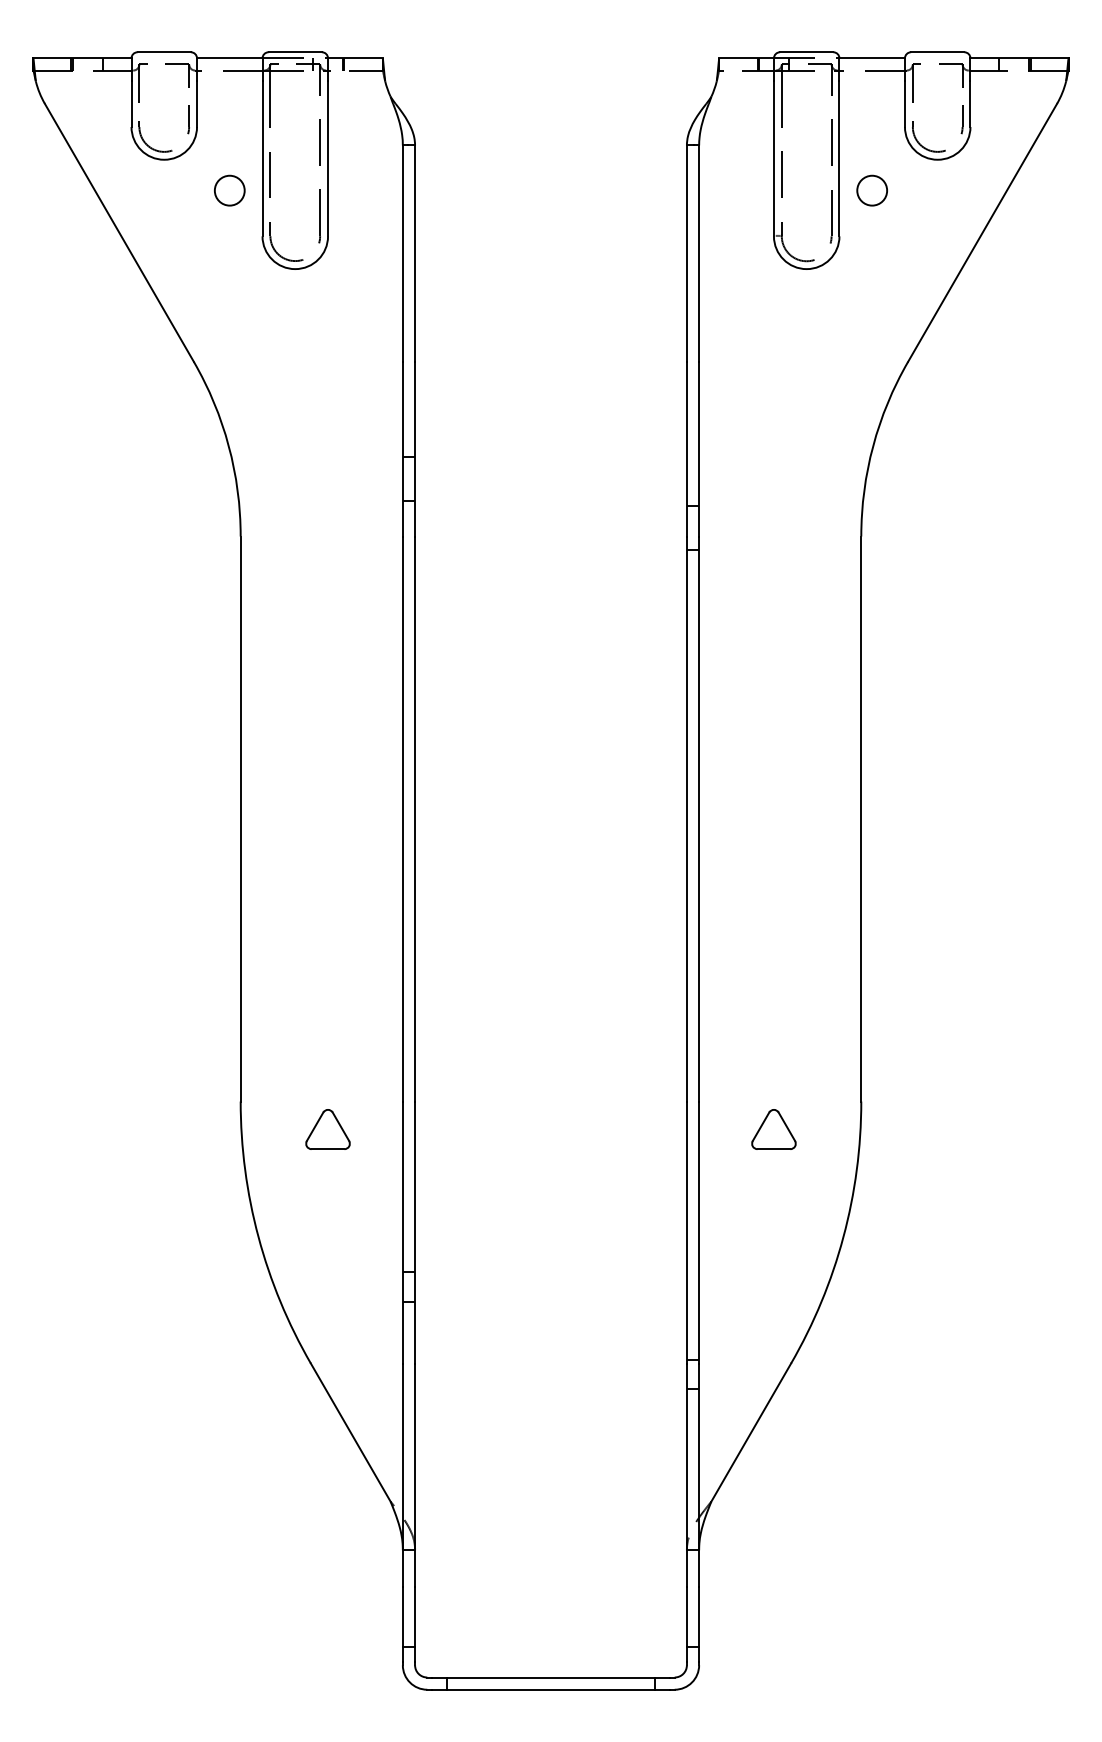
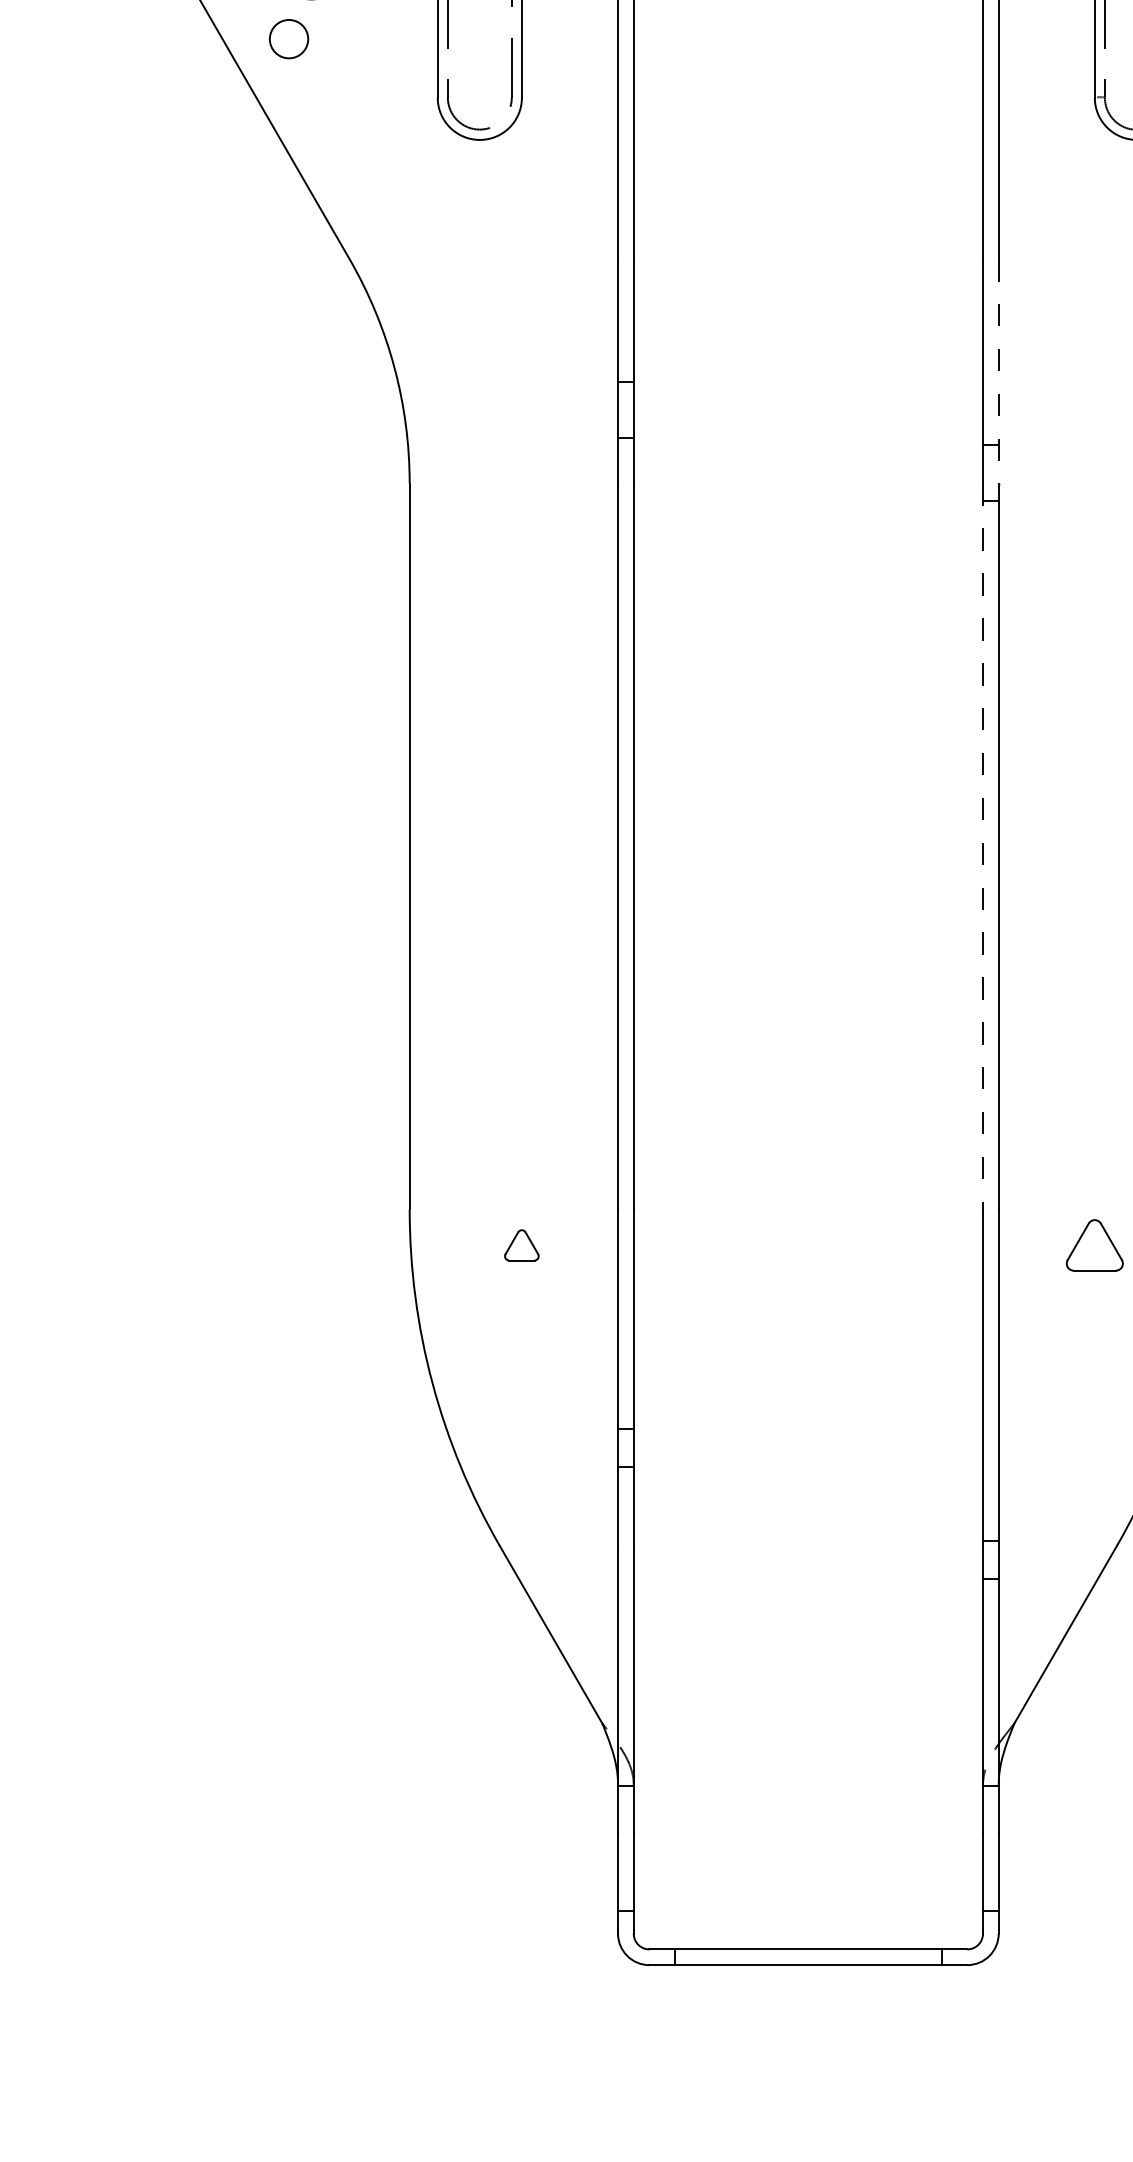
circle: (229, 190) -> (288, 38), moved
line: (699, 449) -> (999, 371), solid -> dashed
line: (686, 819) -> (982, 847), solid -> dashed
part: (327, 1129) -> (521, 1245), size x0.6

